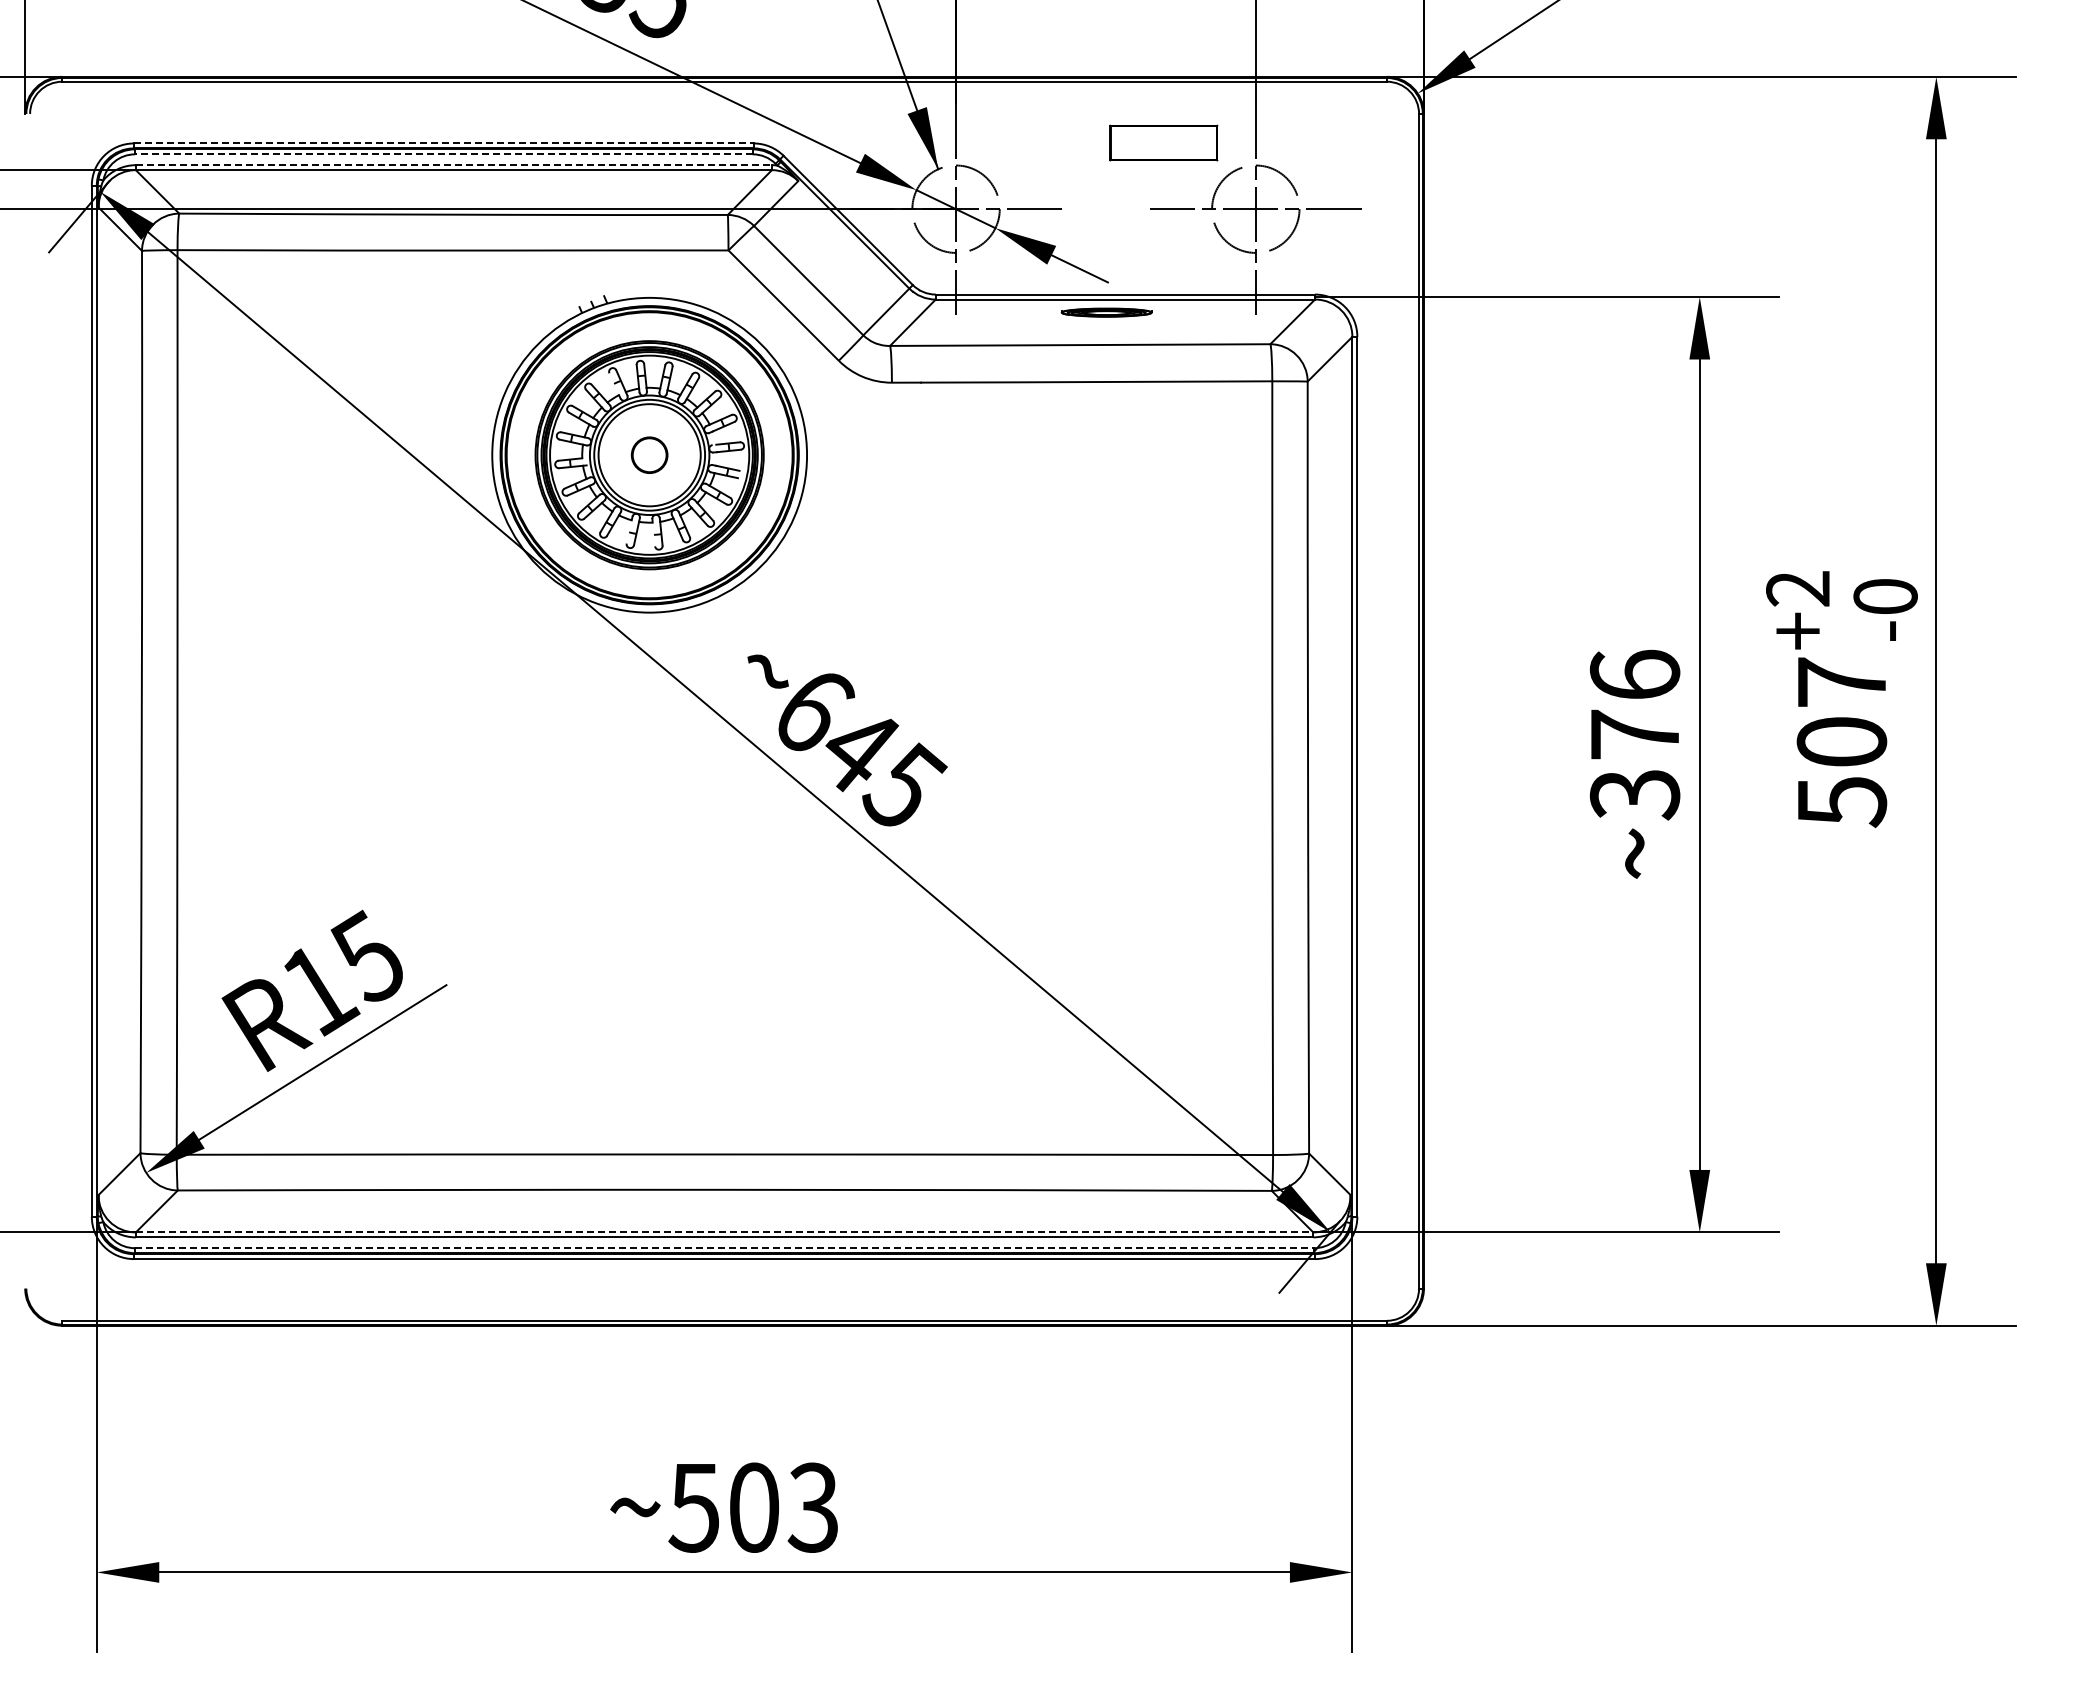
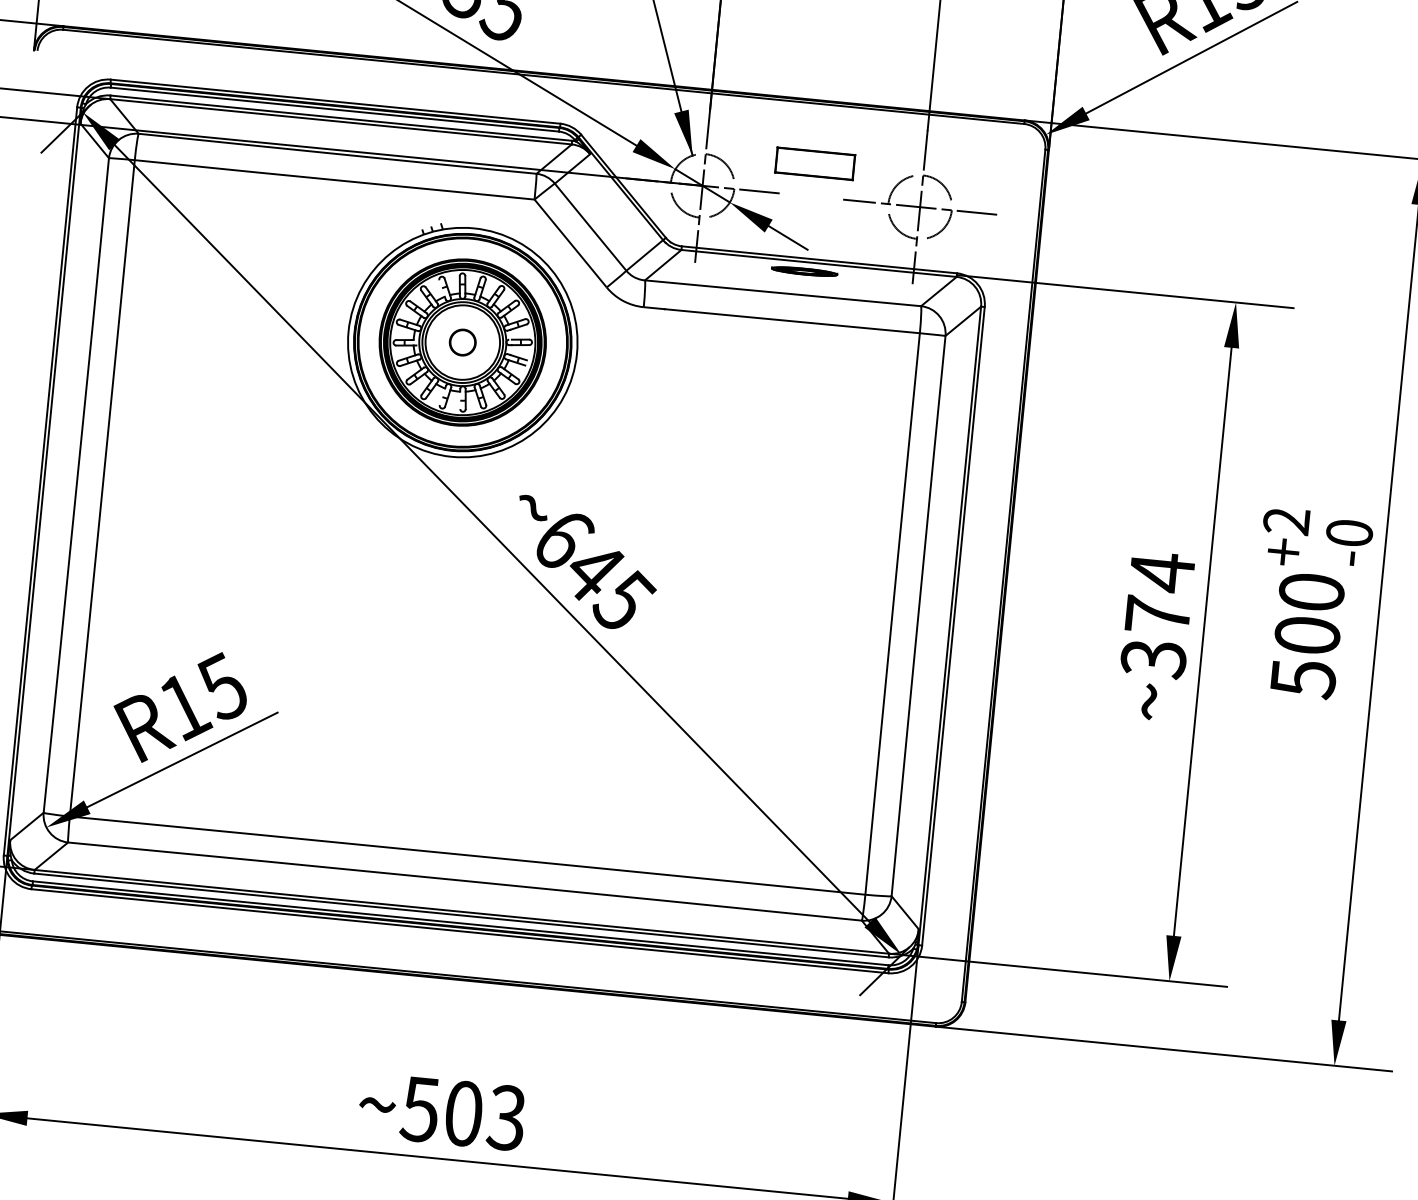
part: (1163, 142) -> (815, 163), moved
line: (443, 143) -> (335, 101), dashed -> solid
line: (443, 154) -> (334, 109), dashed -> solid
line: (454, 165) -> (341, 118), dashed -> solid
text: (1634, 675) -> (1161, 572), ~376 -> ~374
text: (1841, 681) -> (1311, 591), 507 -> 500
line: (724, 1232) -> (461, 911), dashed -> solid
line: (724, 1248) -> (460, 923), dashed -> solid

